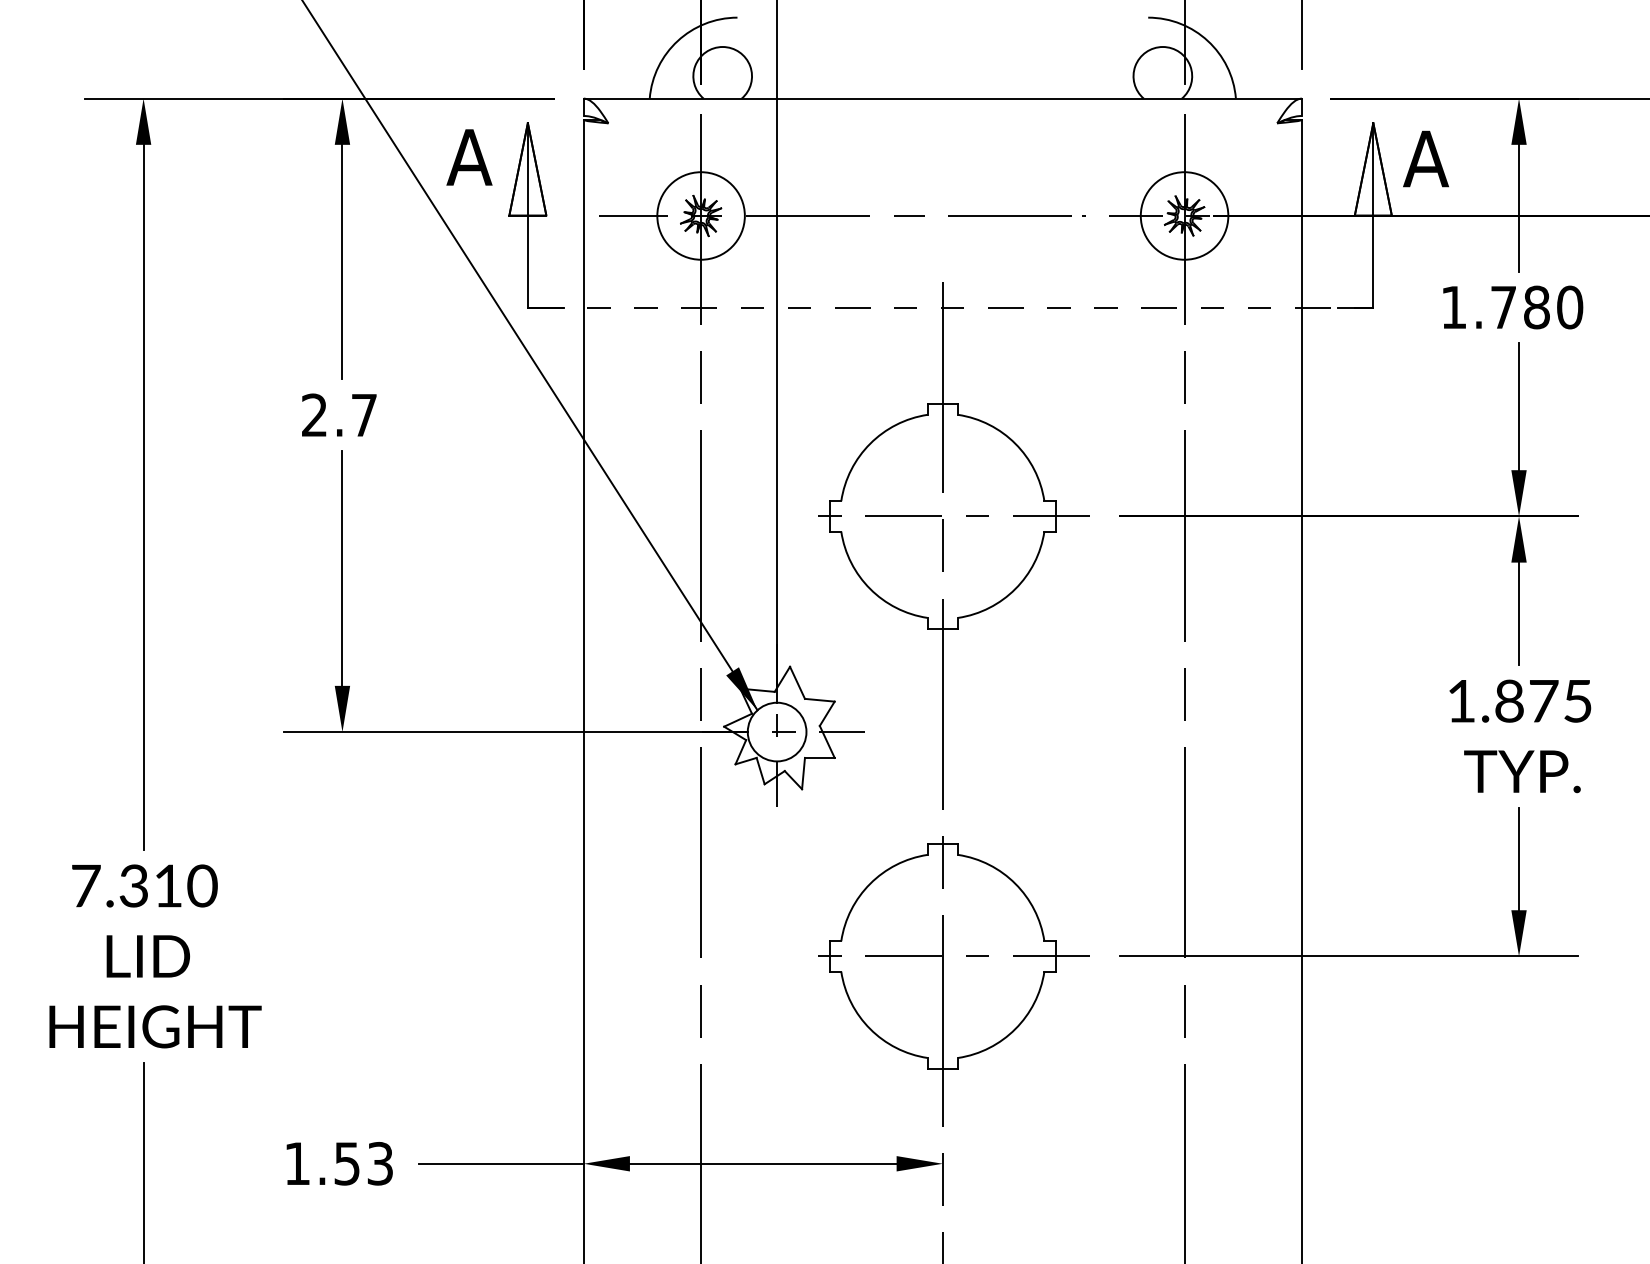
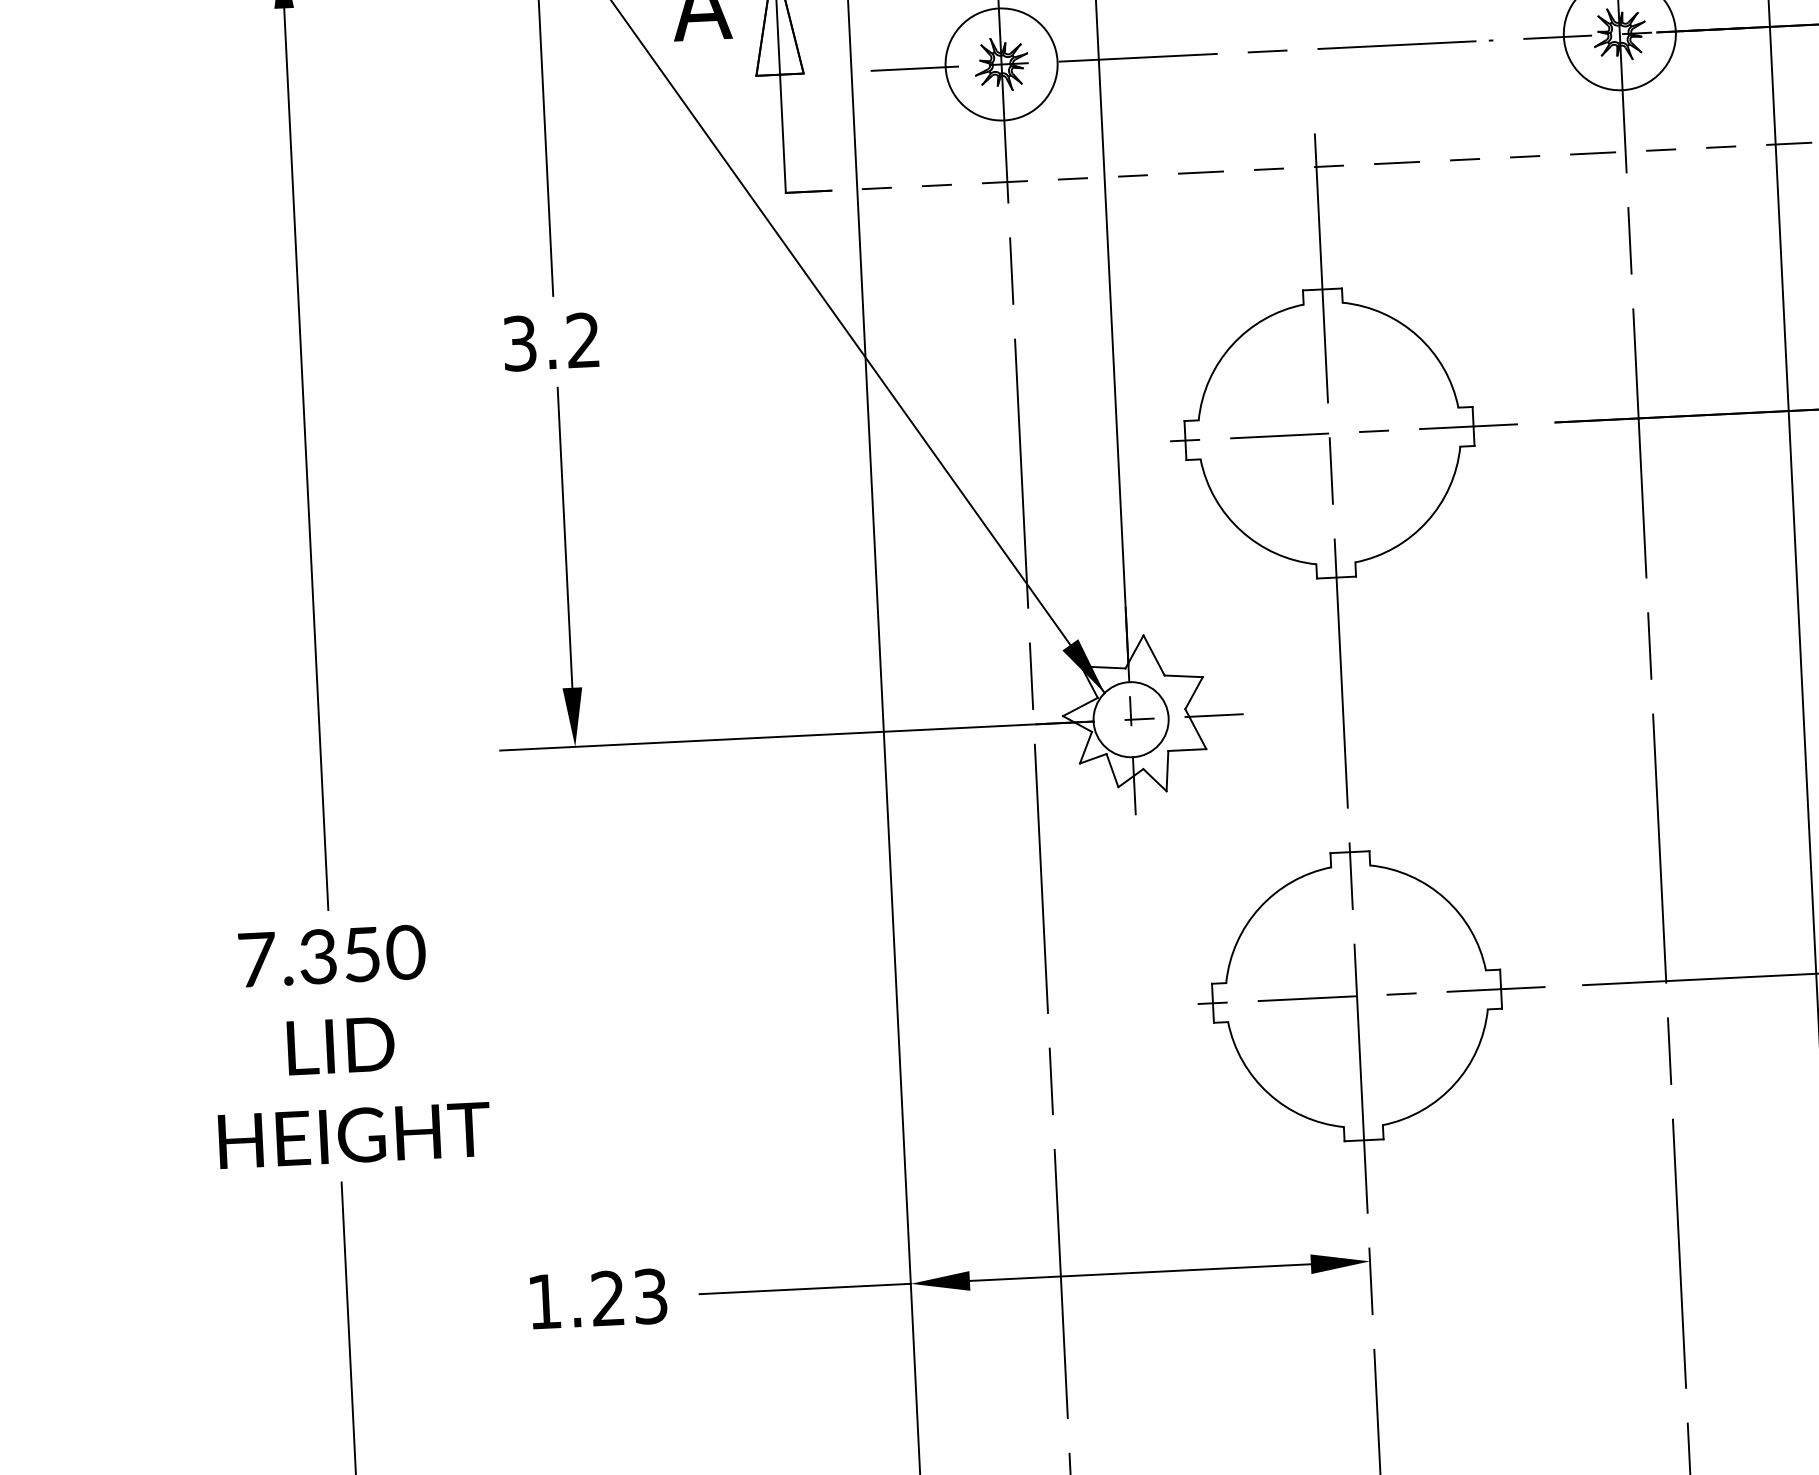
text: (339, 415) -> (551, 342), 2.7 -> 3.2
text: (167, 885) -> (361, 954), 7.310 -> 7.350
text: (346, 1163) -> (607, 1298), 1.53 -> 1.23

